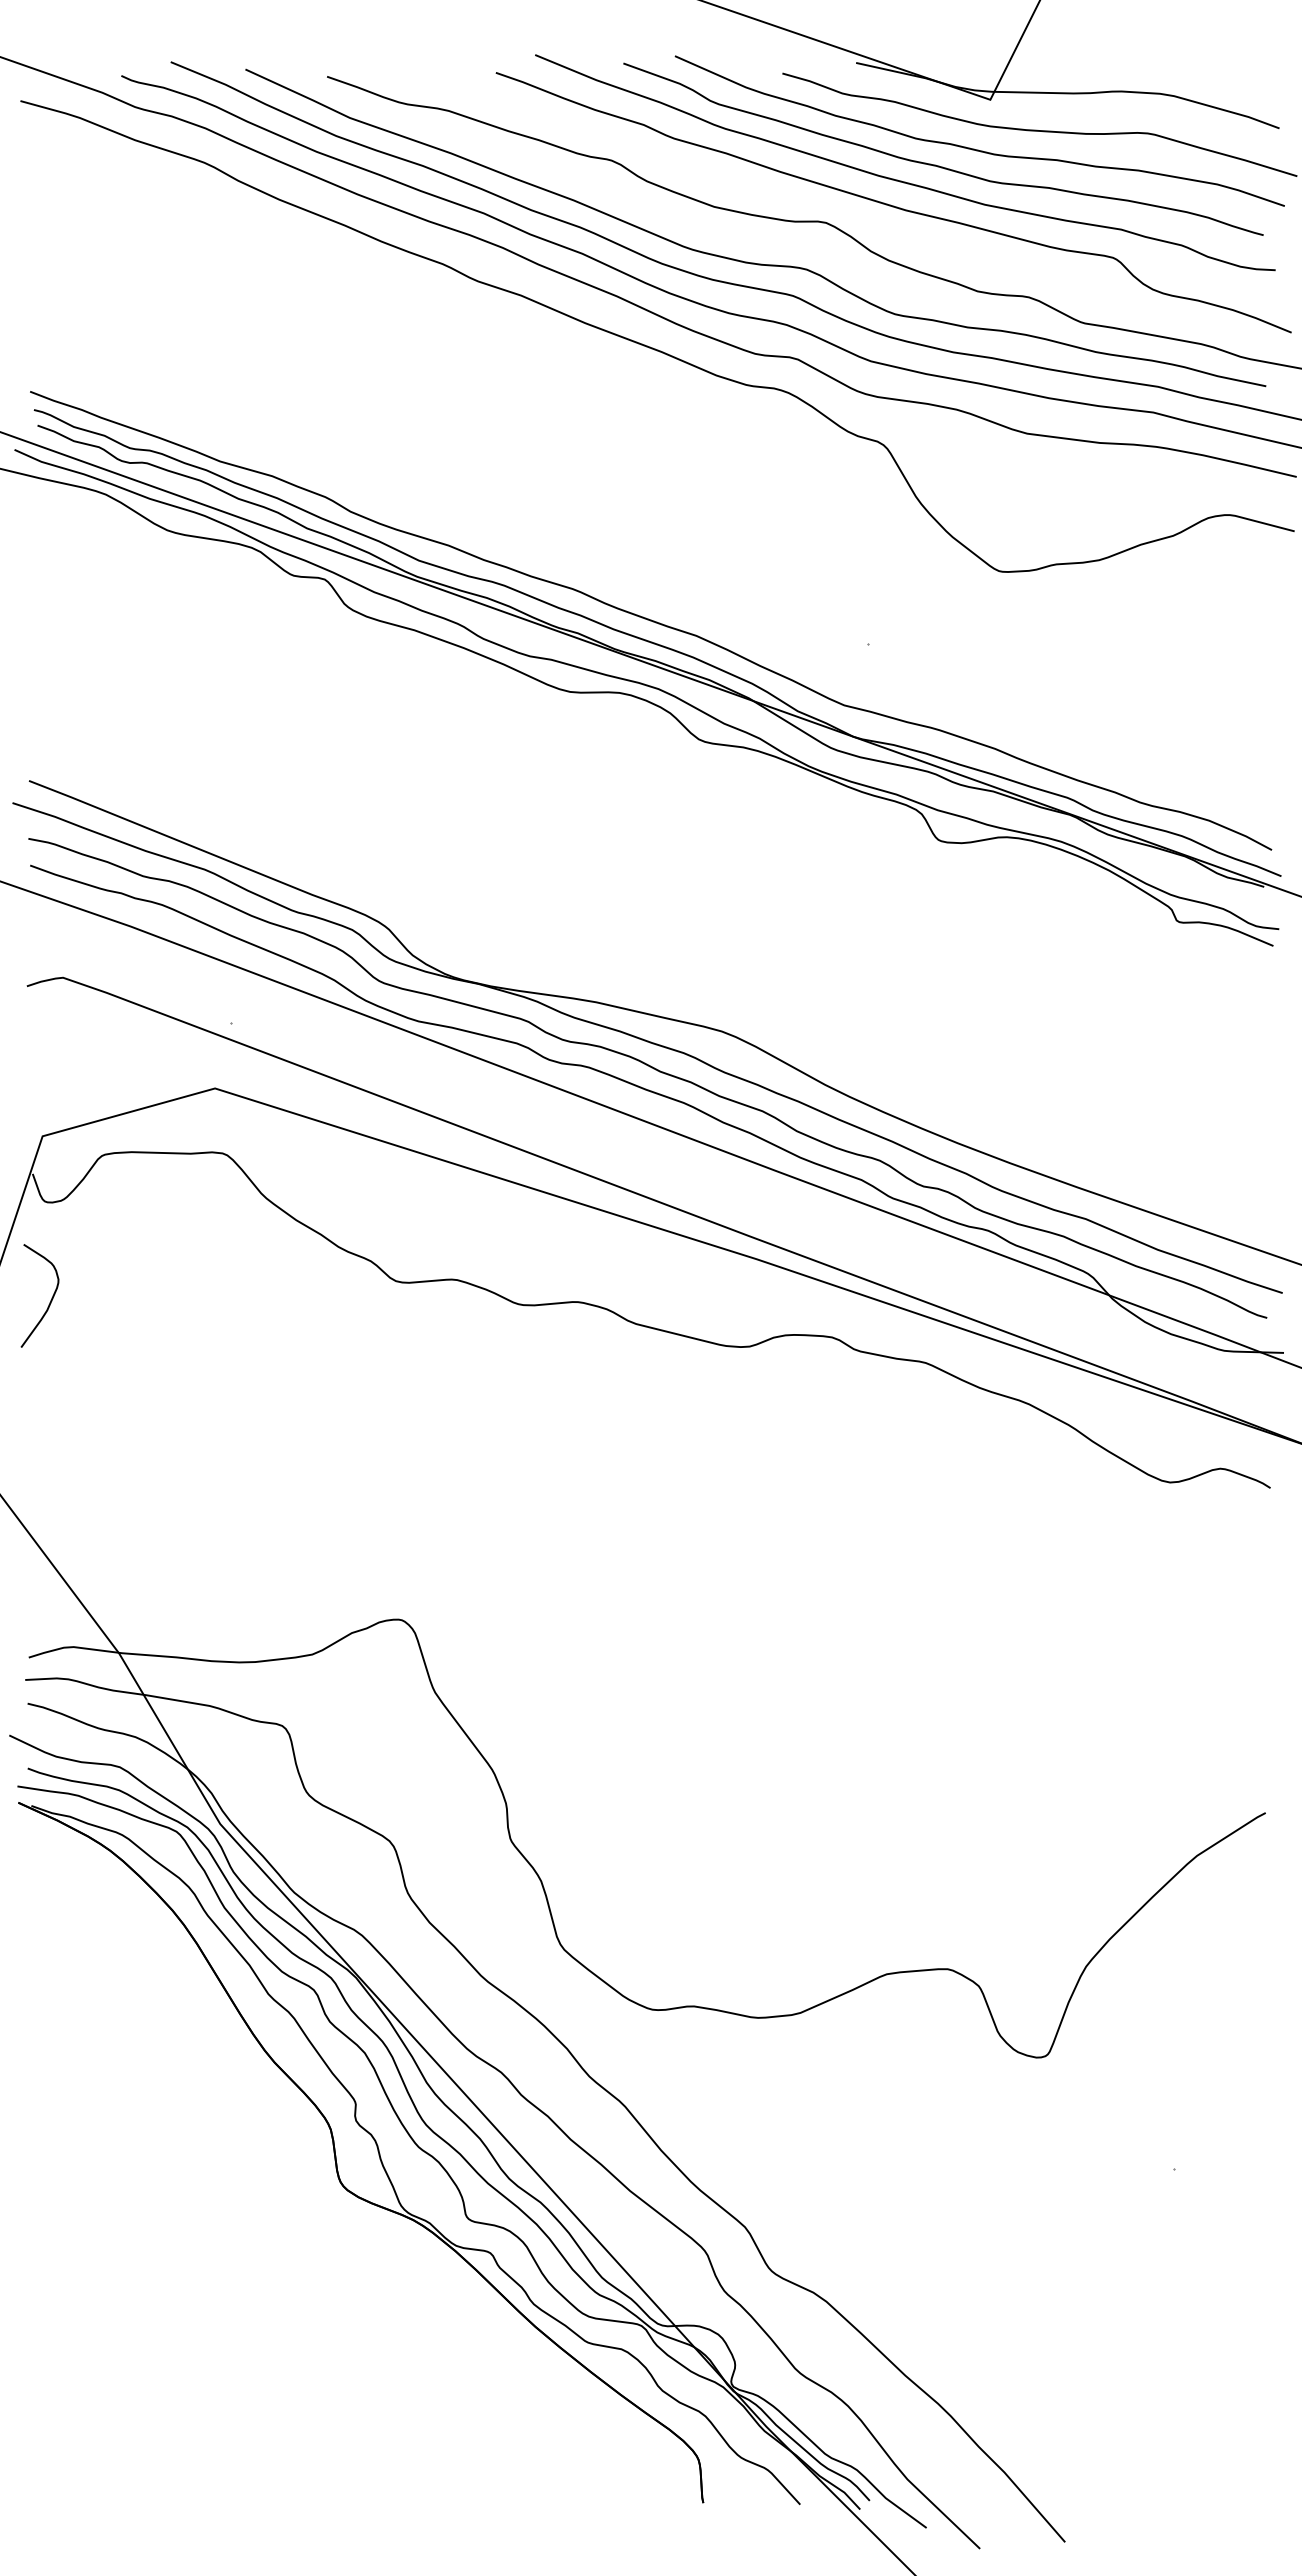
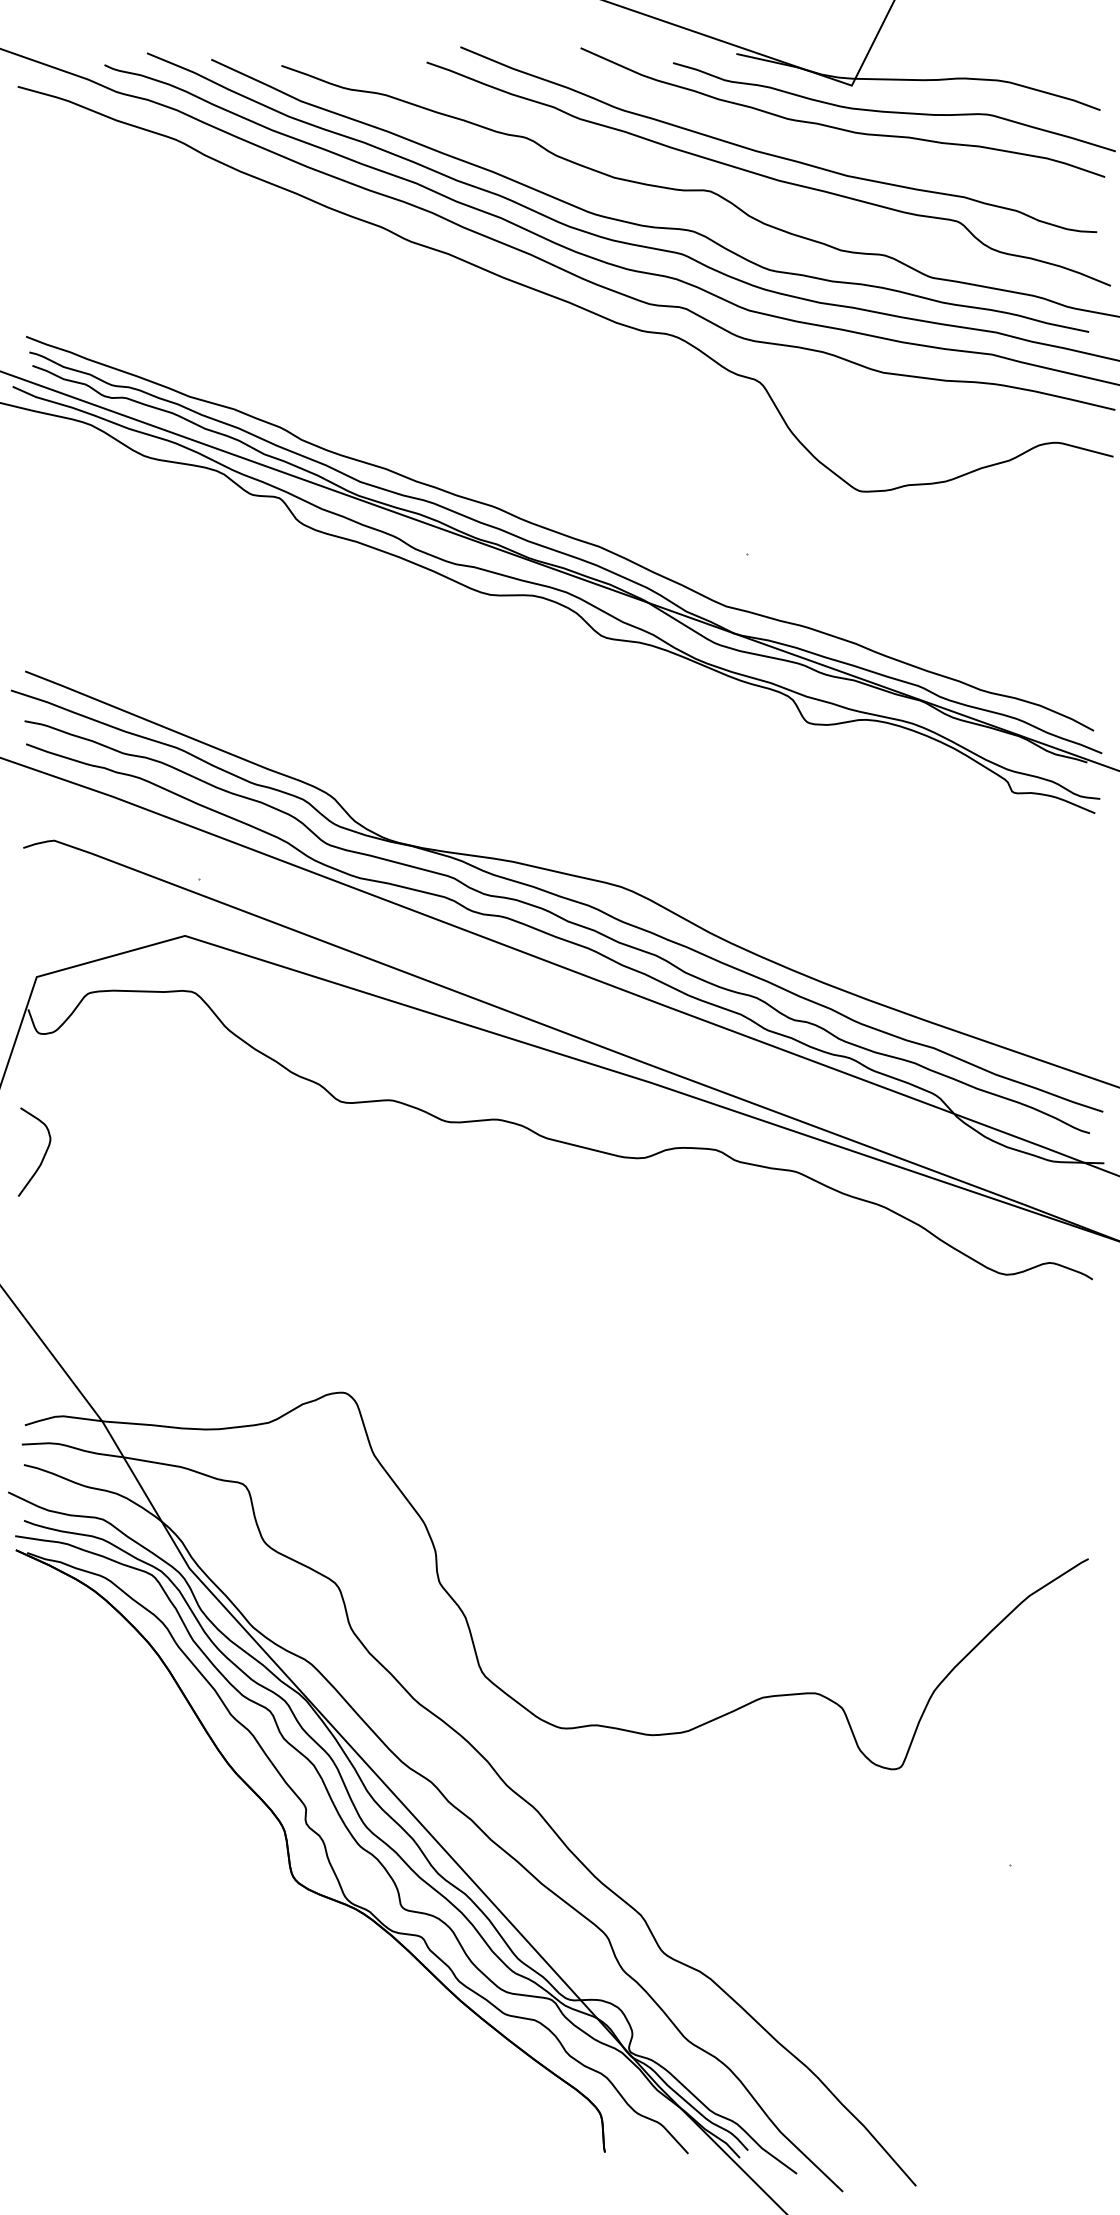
curve: (939, 165) -> (808, 142), removed
curve: (50, 1300) -> (43, 1156), moved

